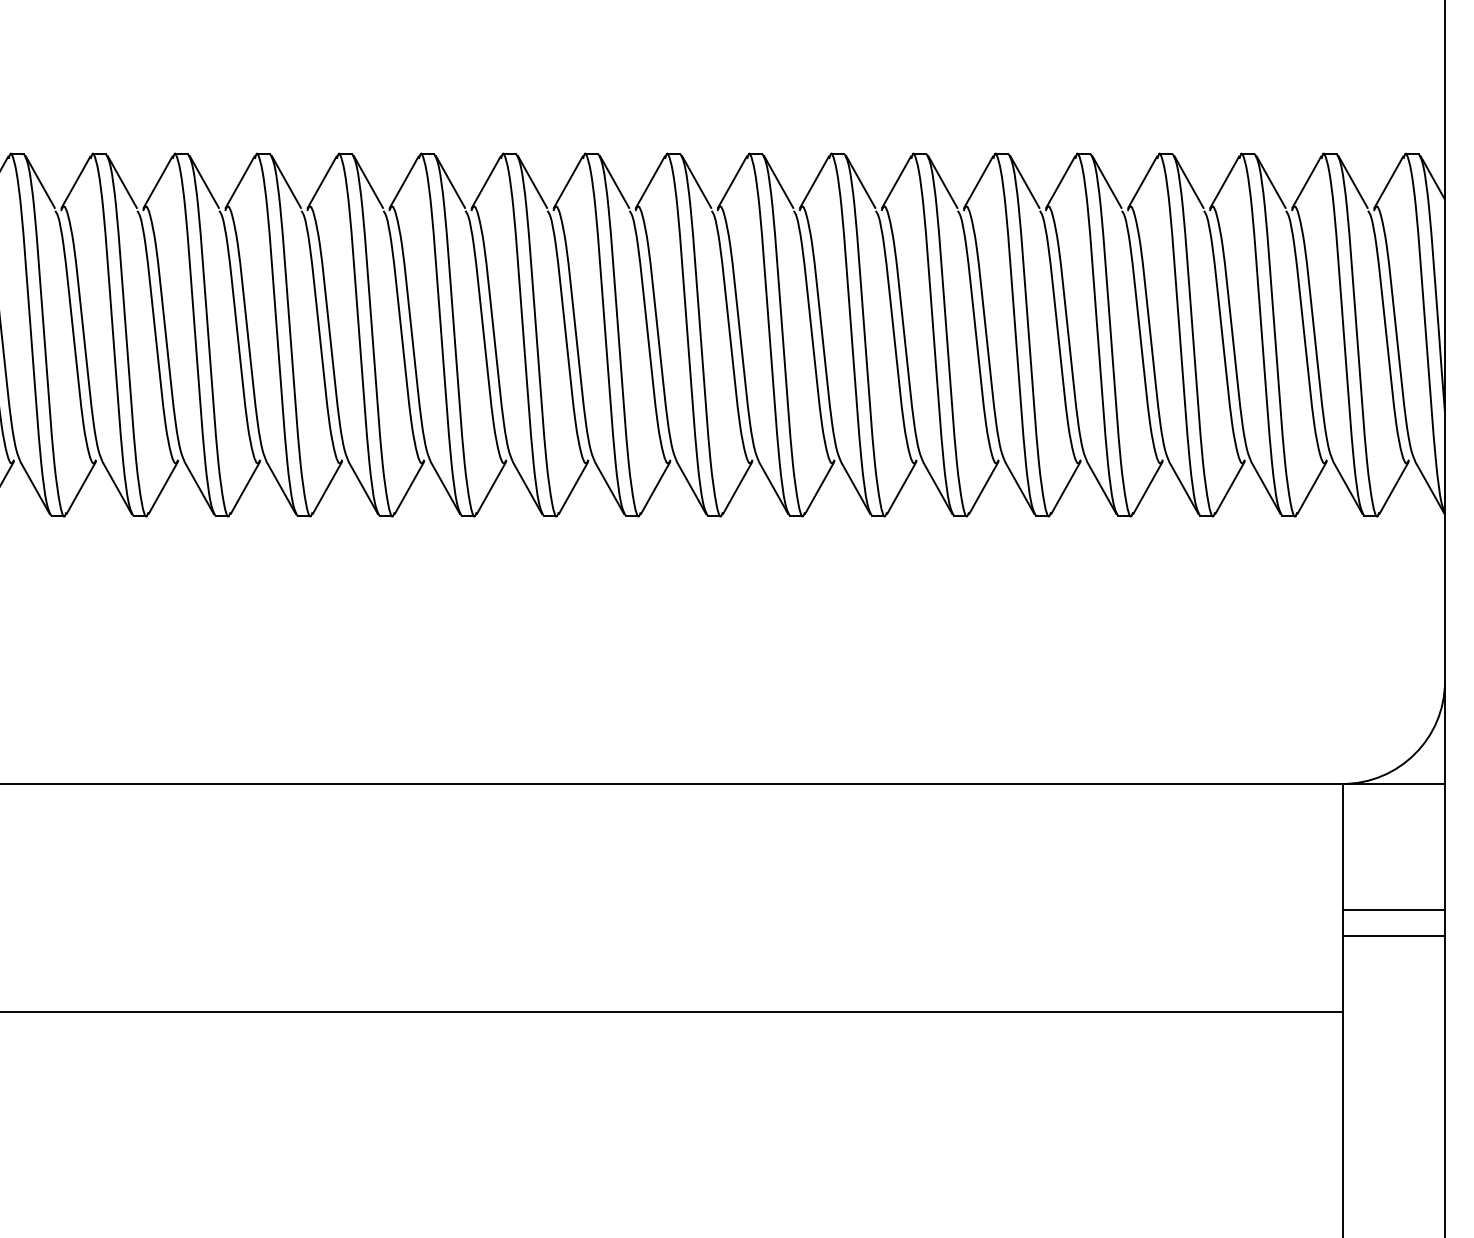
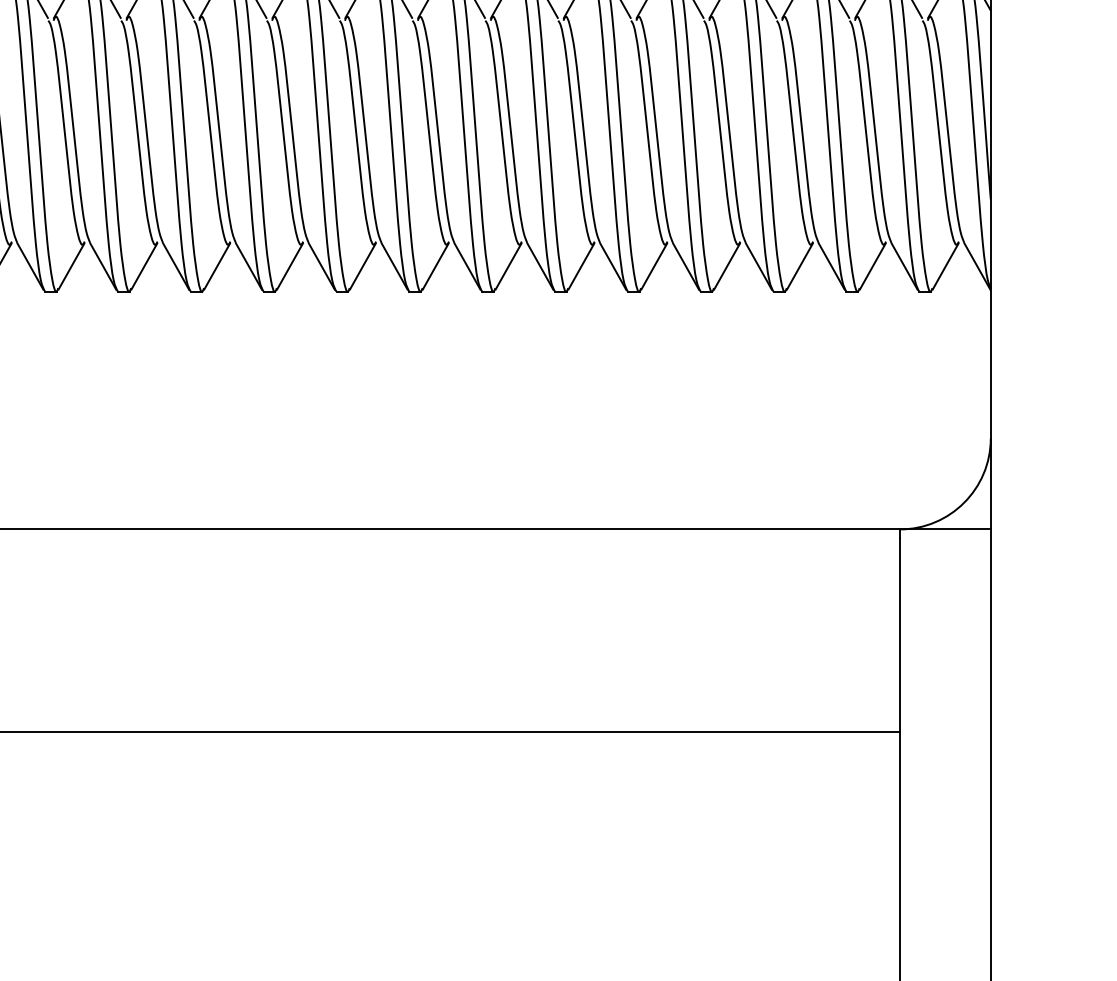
line: (1393, 909) -> (945, 640), removed
line: (1393, 936) -> (945, 664), removed

